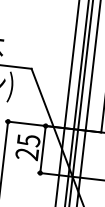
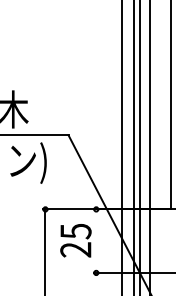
line: (43, 149) -> (96, 240), removed

